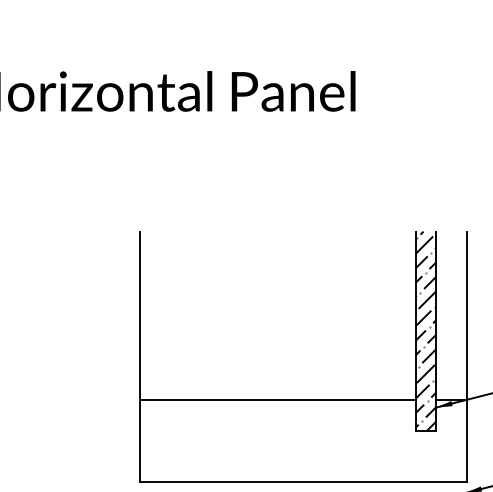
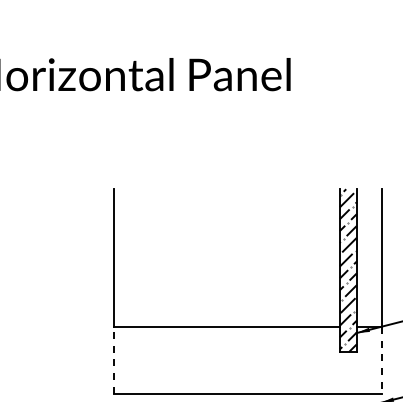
line: (140, 439) -> (114, 359), solid -> dashed
line: (466, 441) -> (381, 360), solid -> dashed

